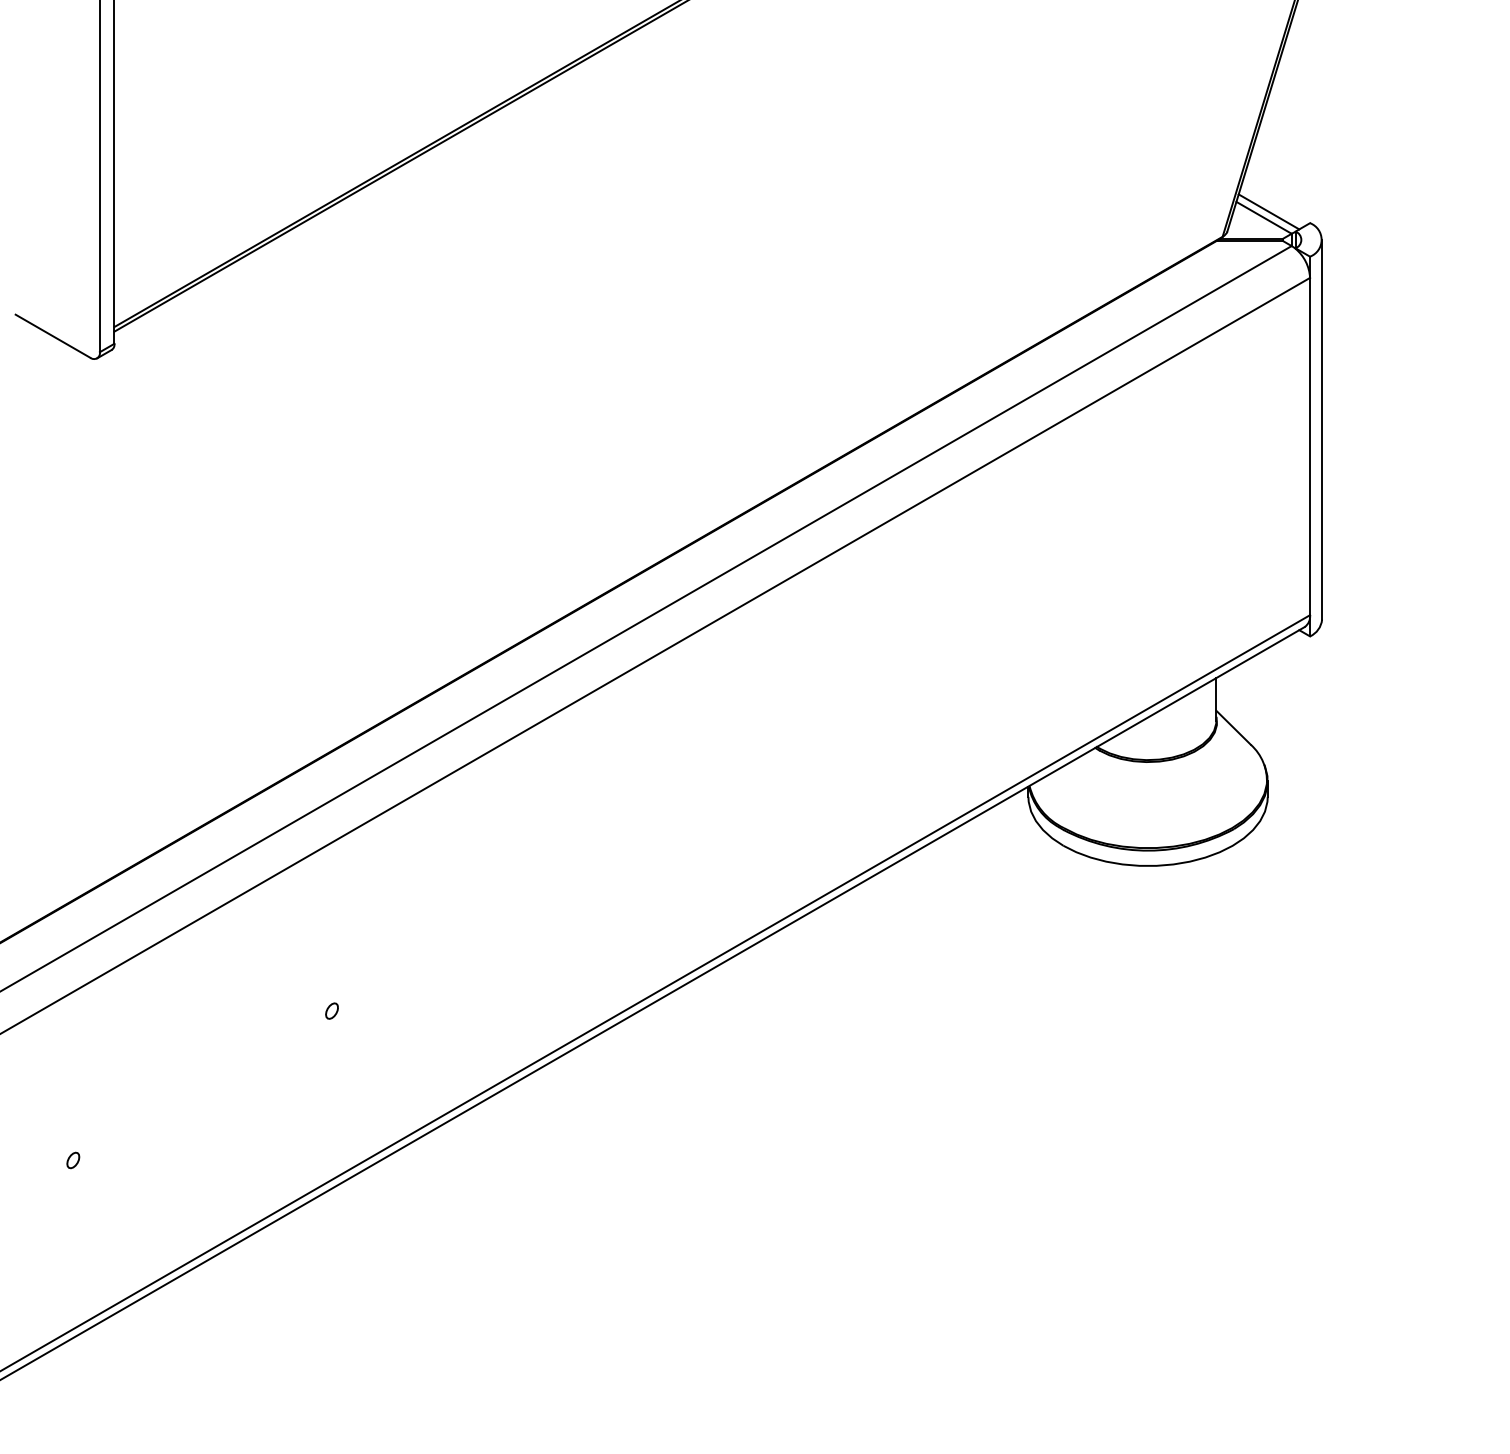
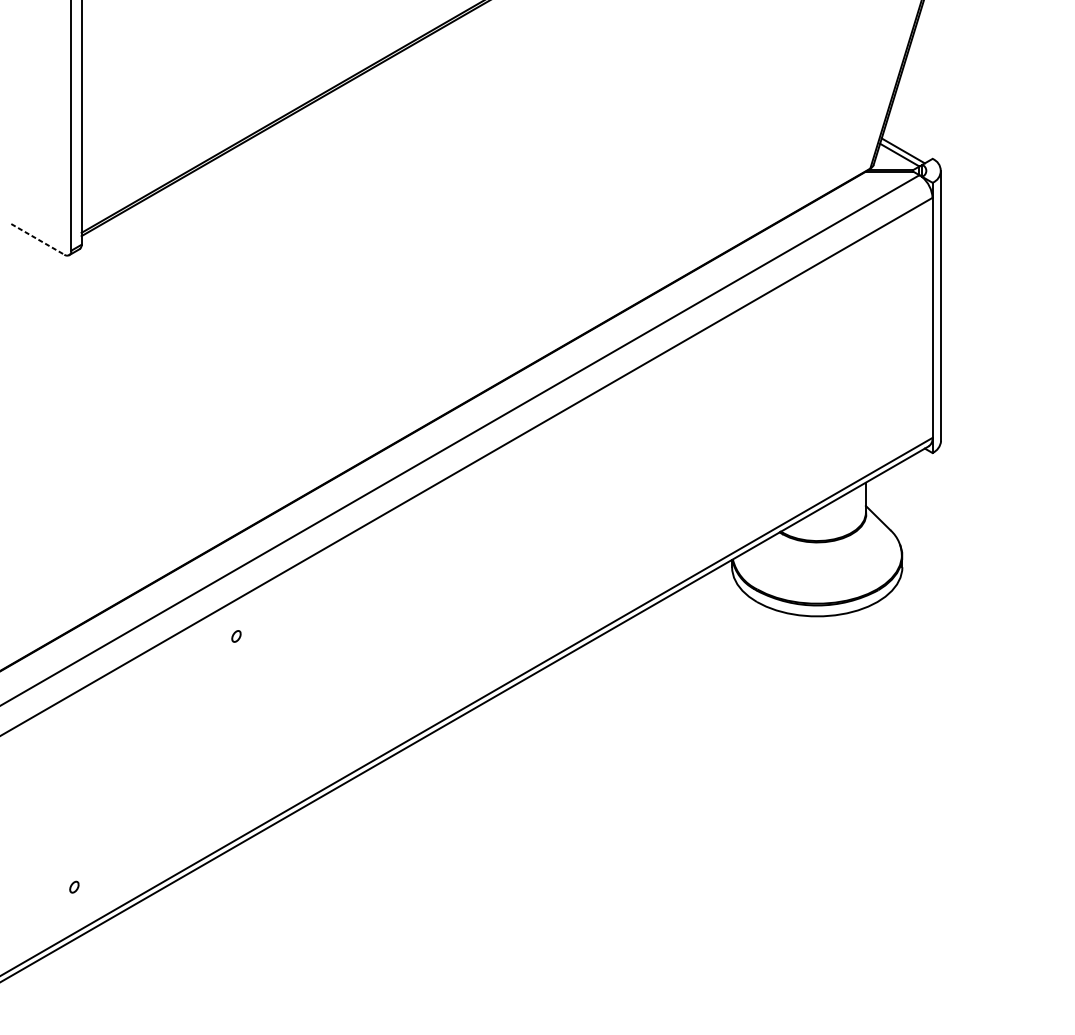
line: (53, 336) -> (38, 239), solid -> dashed
part: (331, 1010) -> (236, 635), moved
part: (73, 1160) -> (74, 887), moved

